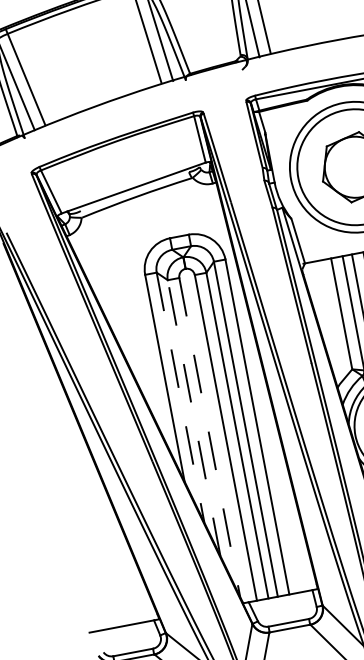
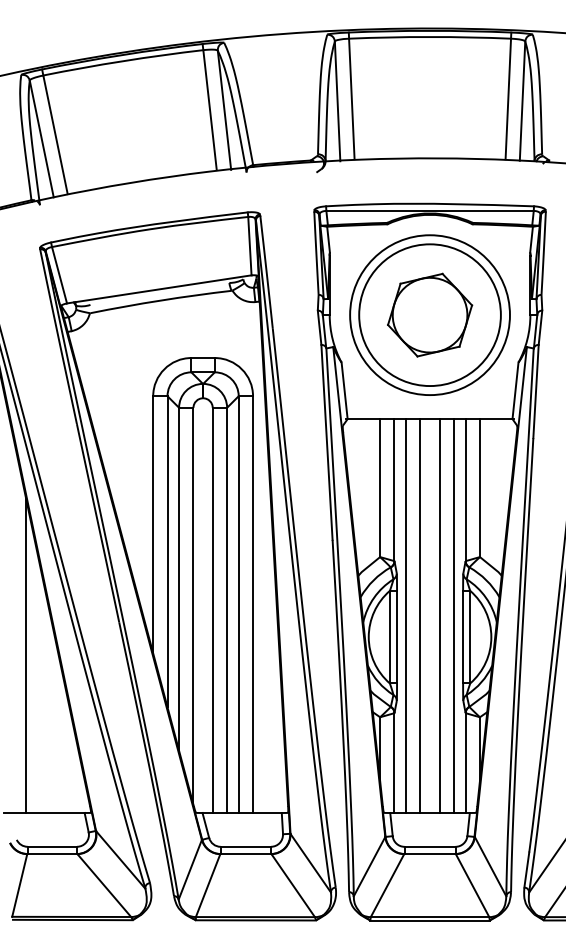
line: (180, 397) -> (167, 551), dashed -> solid
line: (194, 418) -> (179, 579), dashed -> solid
line: (209, 437) -> (193, 606), dashed -> solid
line: (83, 502) -> (26, 655), added

